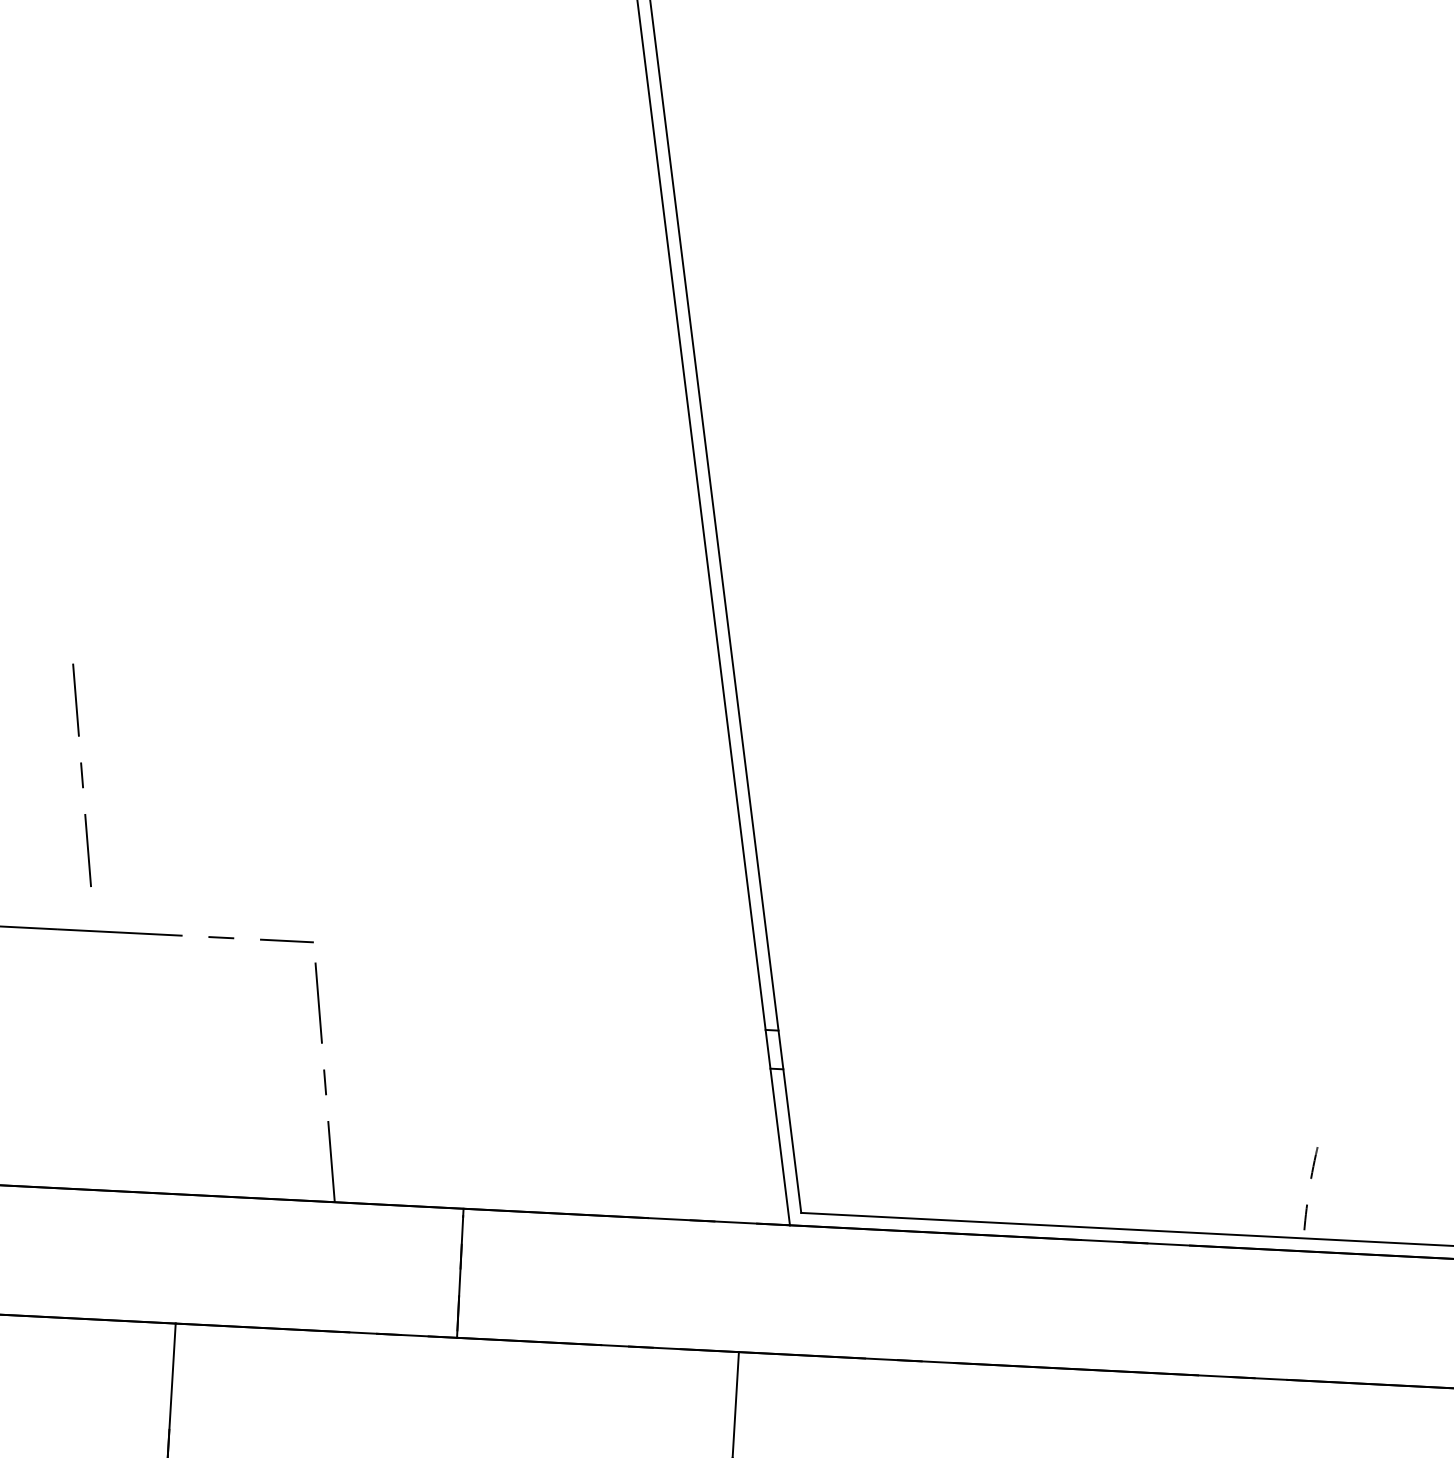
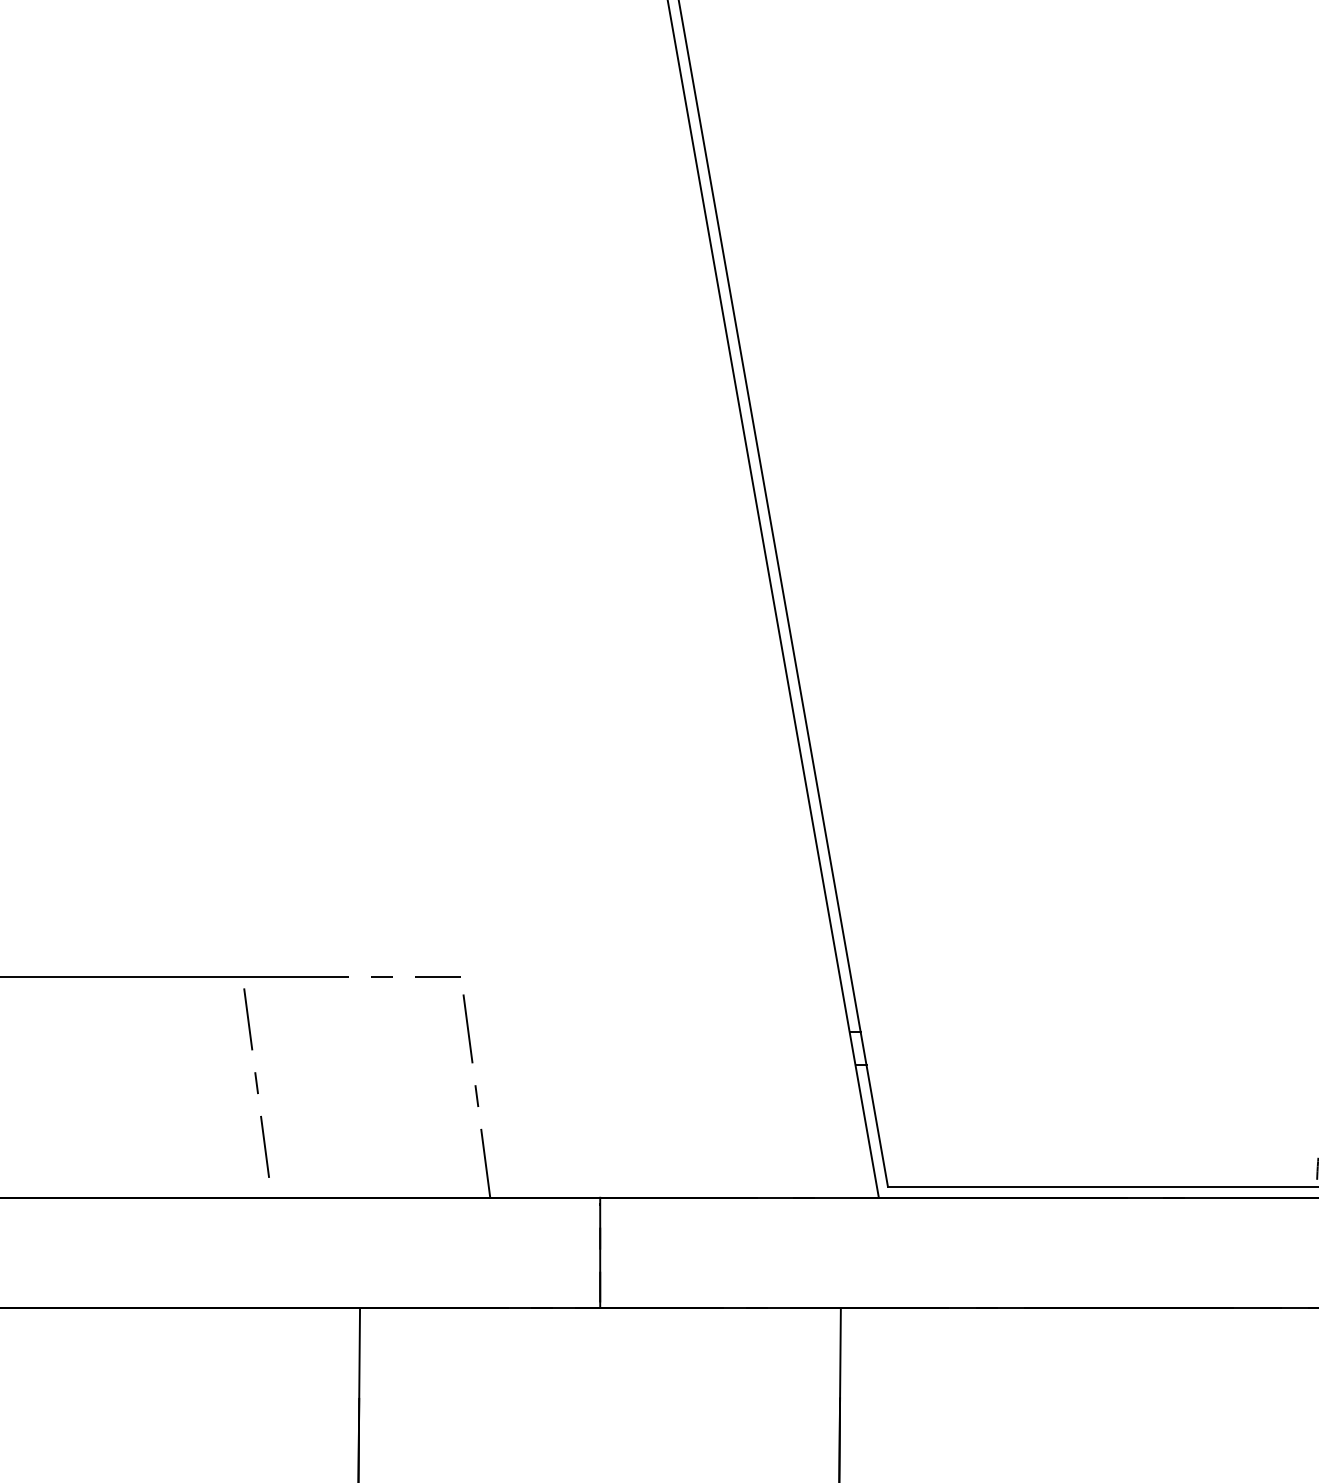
line: (81, 774) -> (256, 1082), moved

